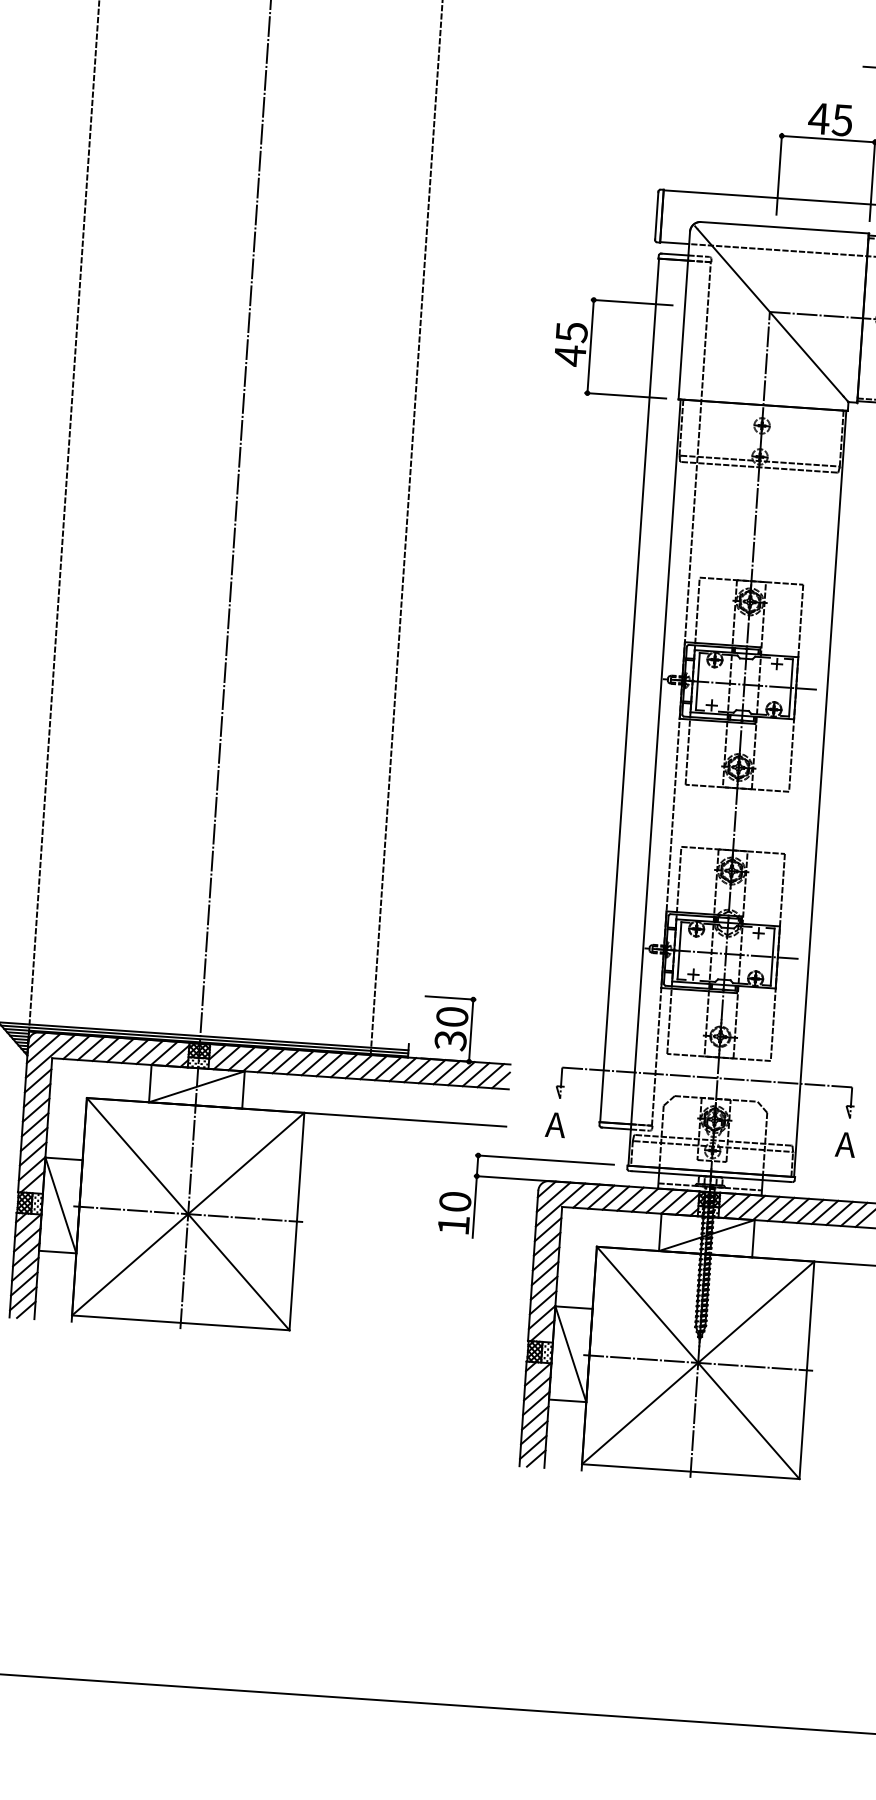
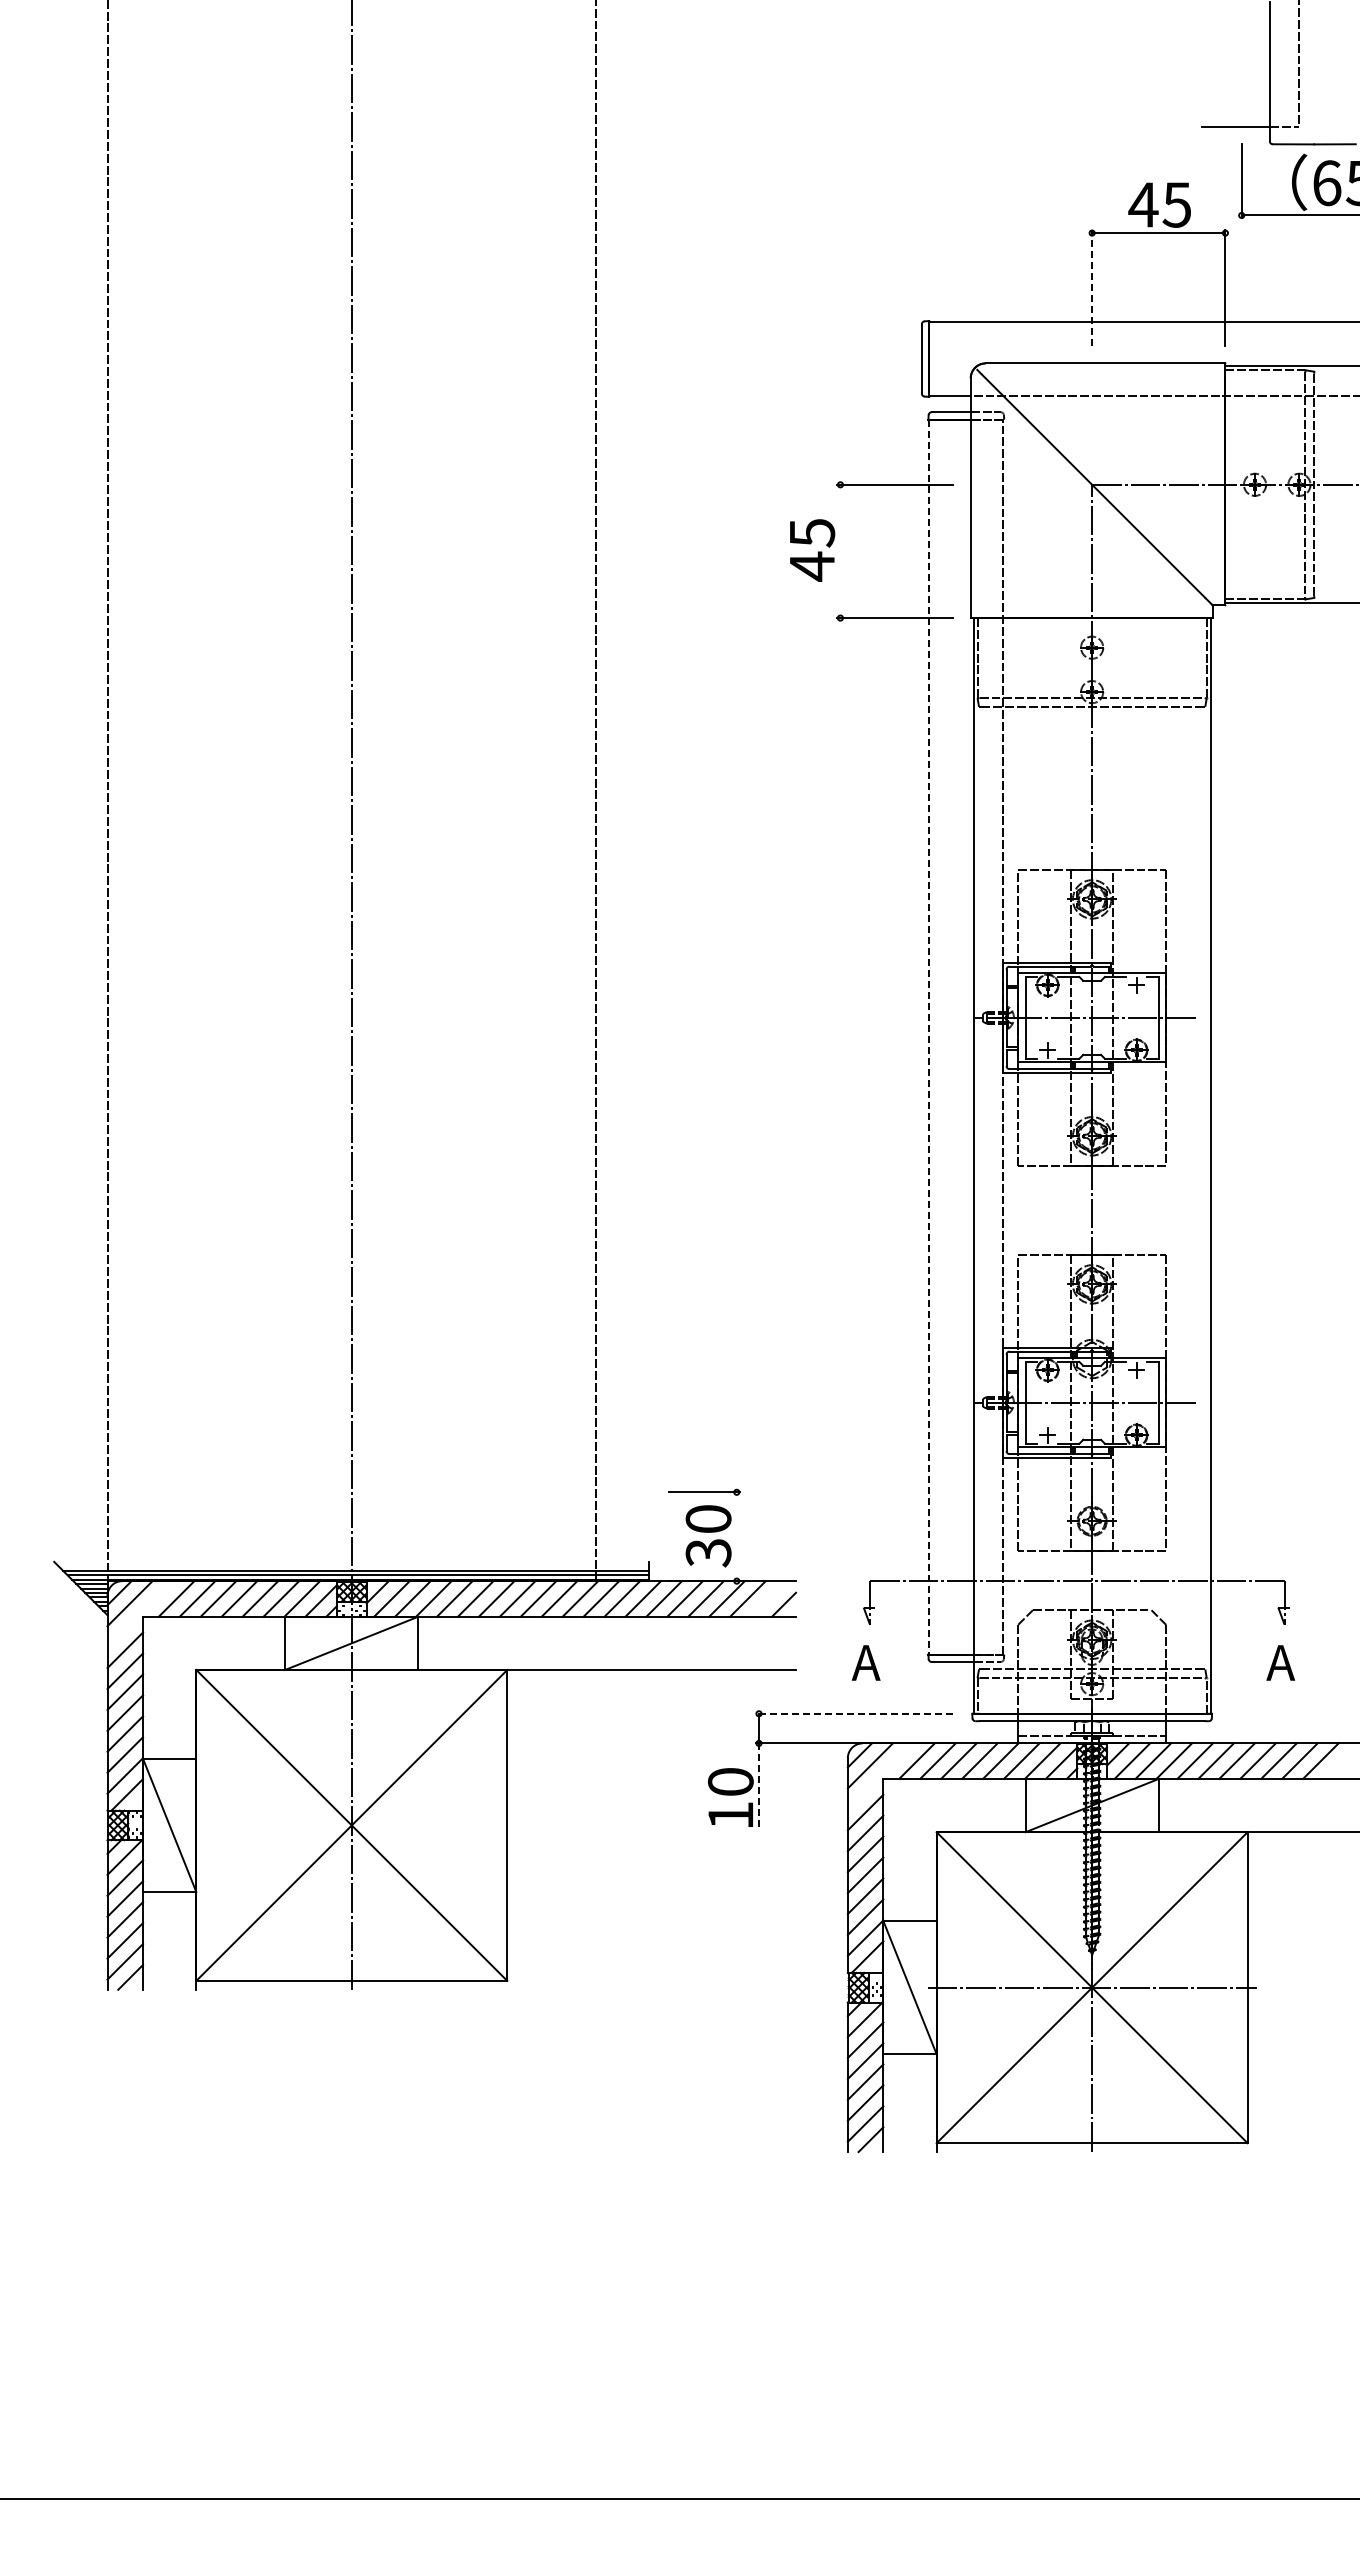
line: (779, 174) -> (1092, 287), solid -> dashed
line: (590, 346) -> (840, 551), removed
line: (629, 690) -> (929, 1037), solid -> dashed
line: (471, 1030) -> (736, 1536), removed
line: (50, 1056) -> (140, 1614), removed
line: (490, 1075) -> (768, 1598), removed
line: (545, 1159) -> (854, 1713), solid -> dashed
line: (560, 1205) -> (880, 1776), removed
line: (475, 1207) -> (759, 1787), solid -> dashed
line: (188, 1214) -> (351, 1825), removed

